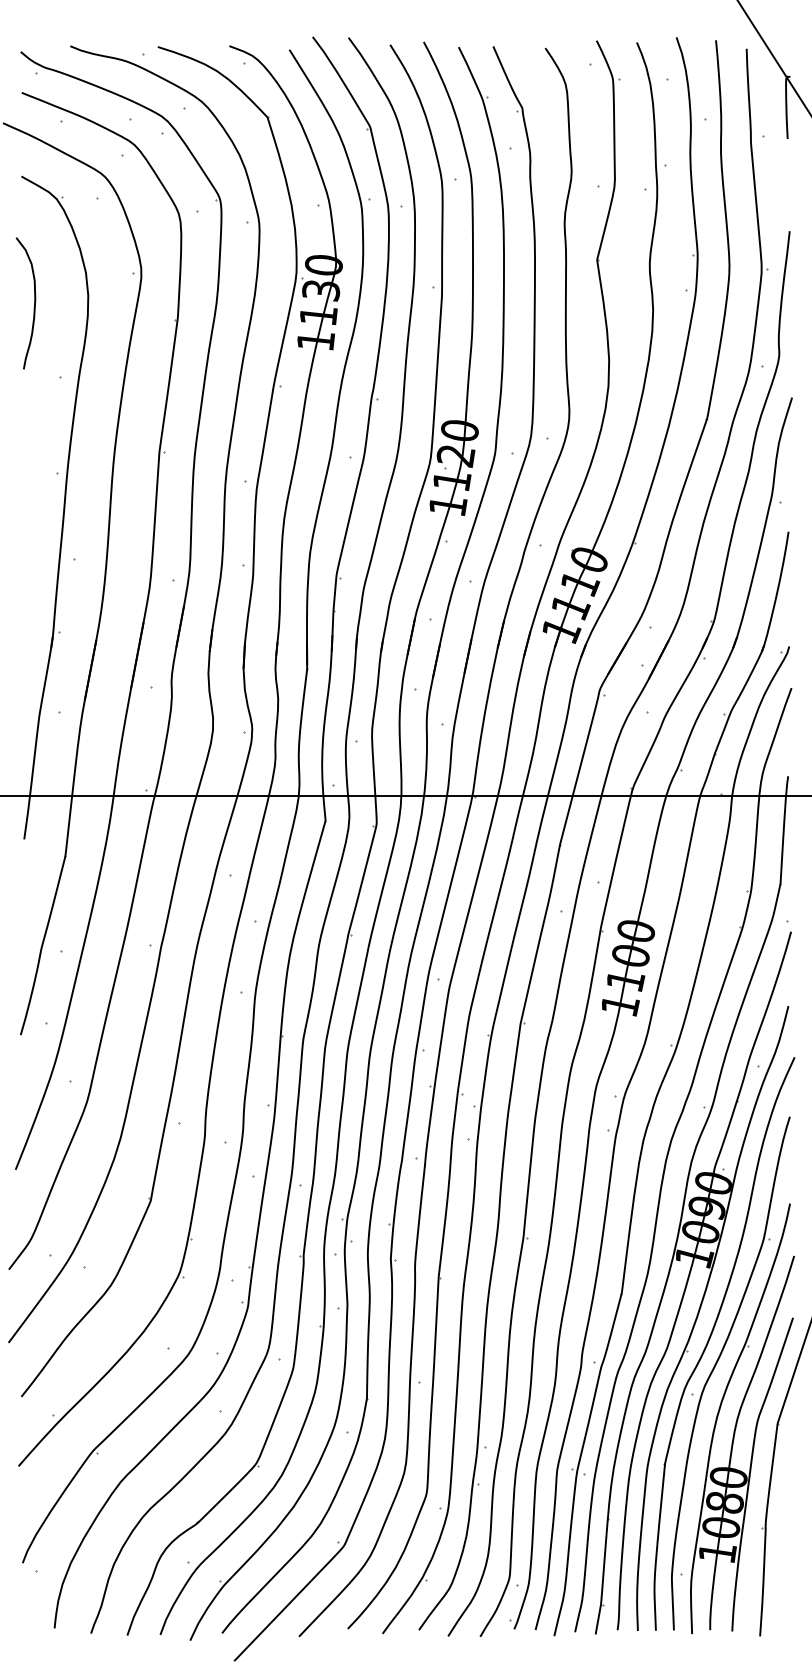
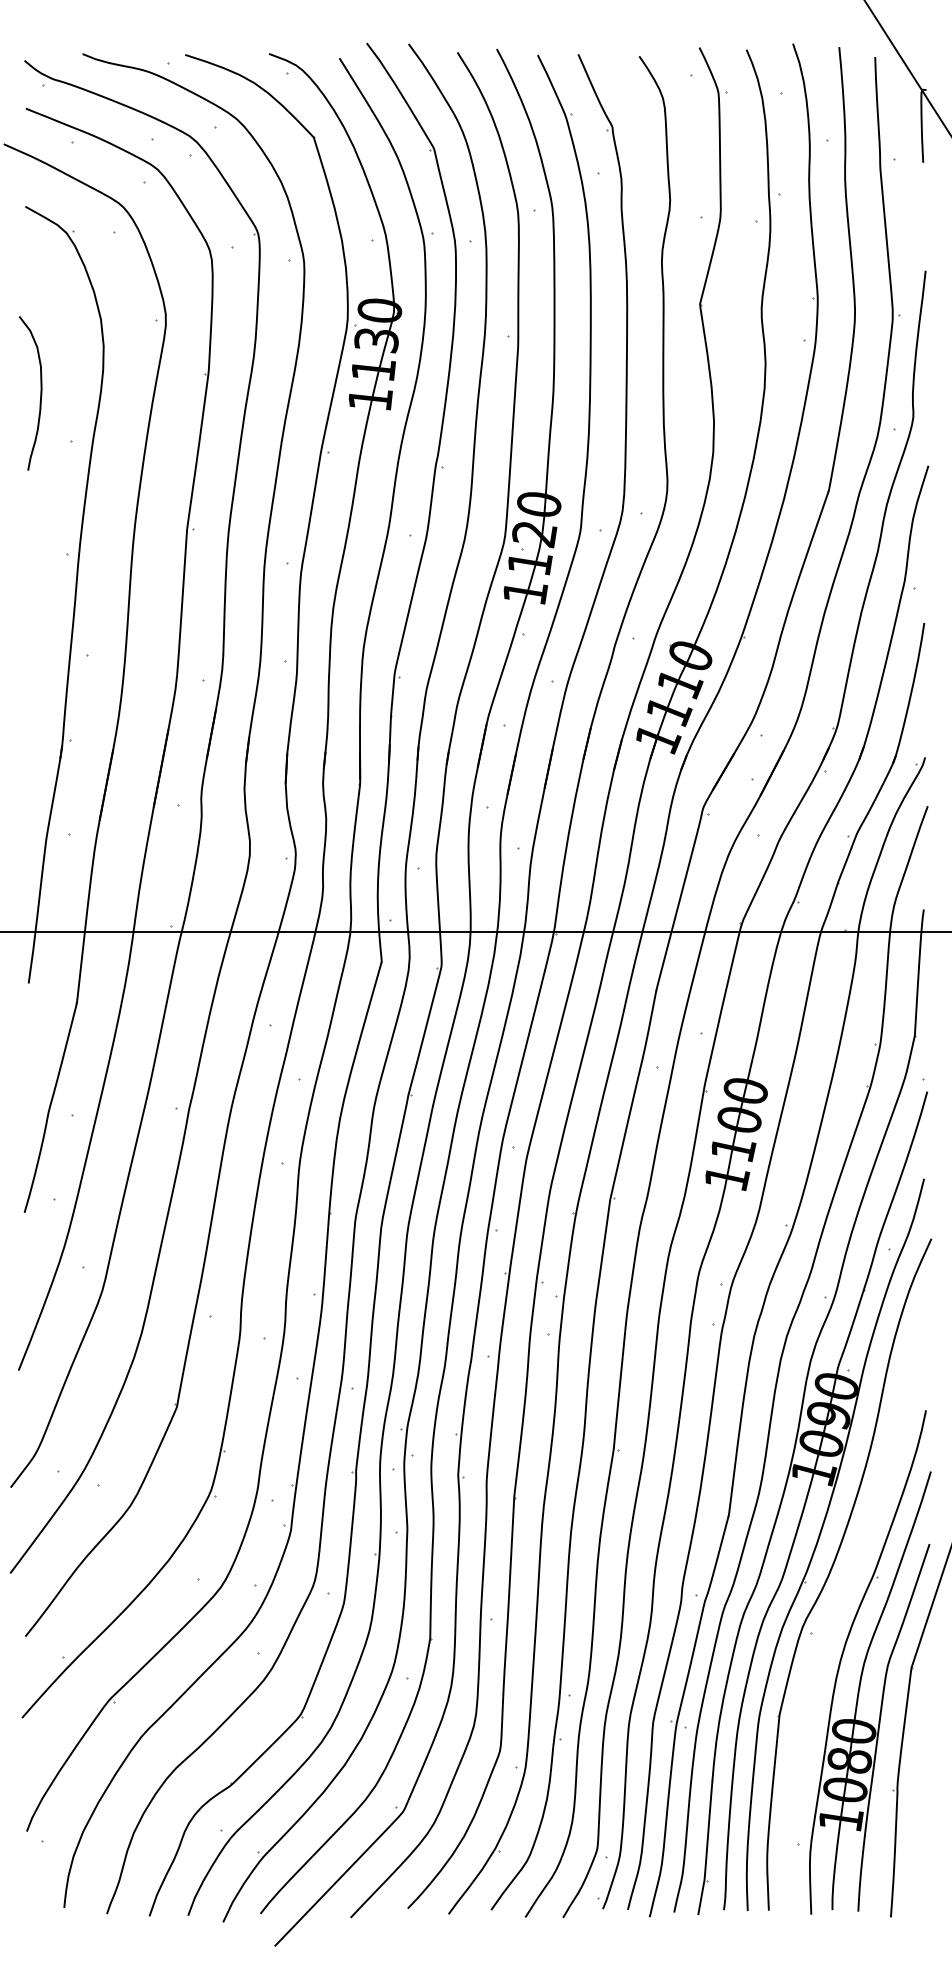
curve: (34, 303) -> (40, 393), moved
part: (716, 1365) -> (839, 1600), removed

